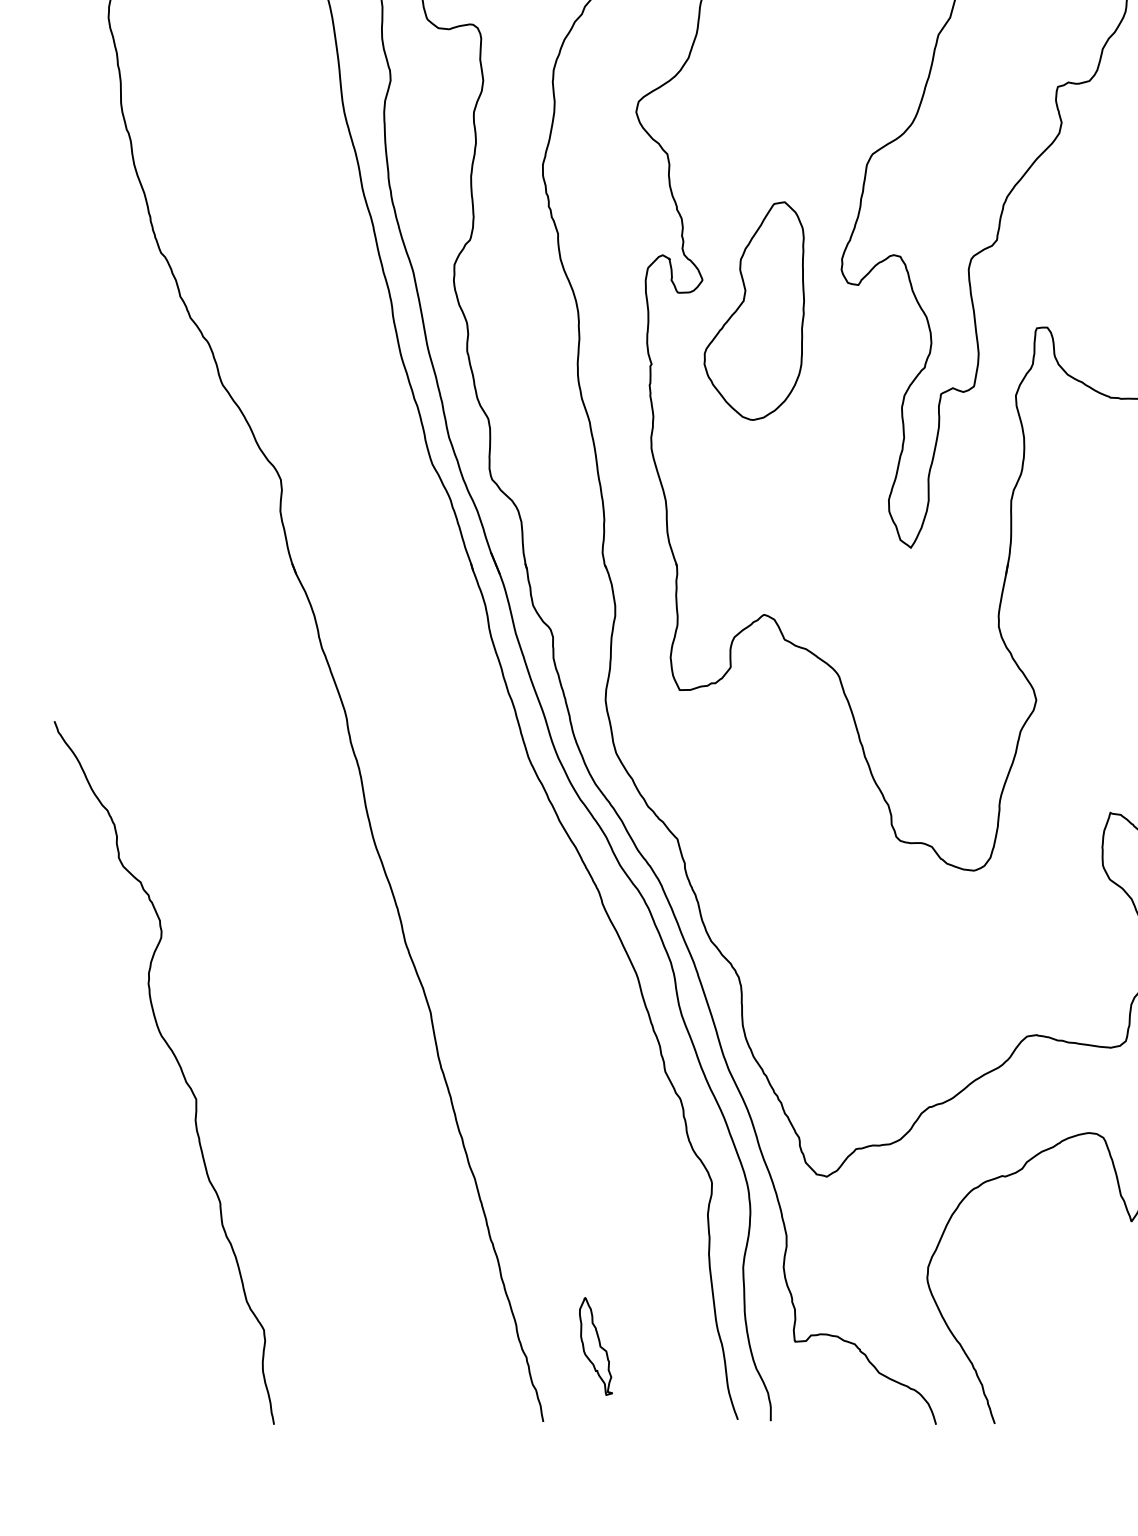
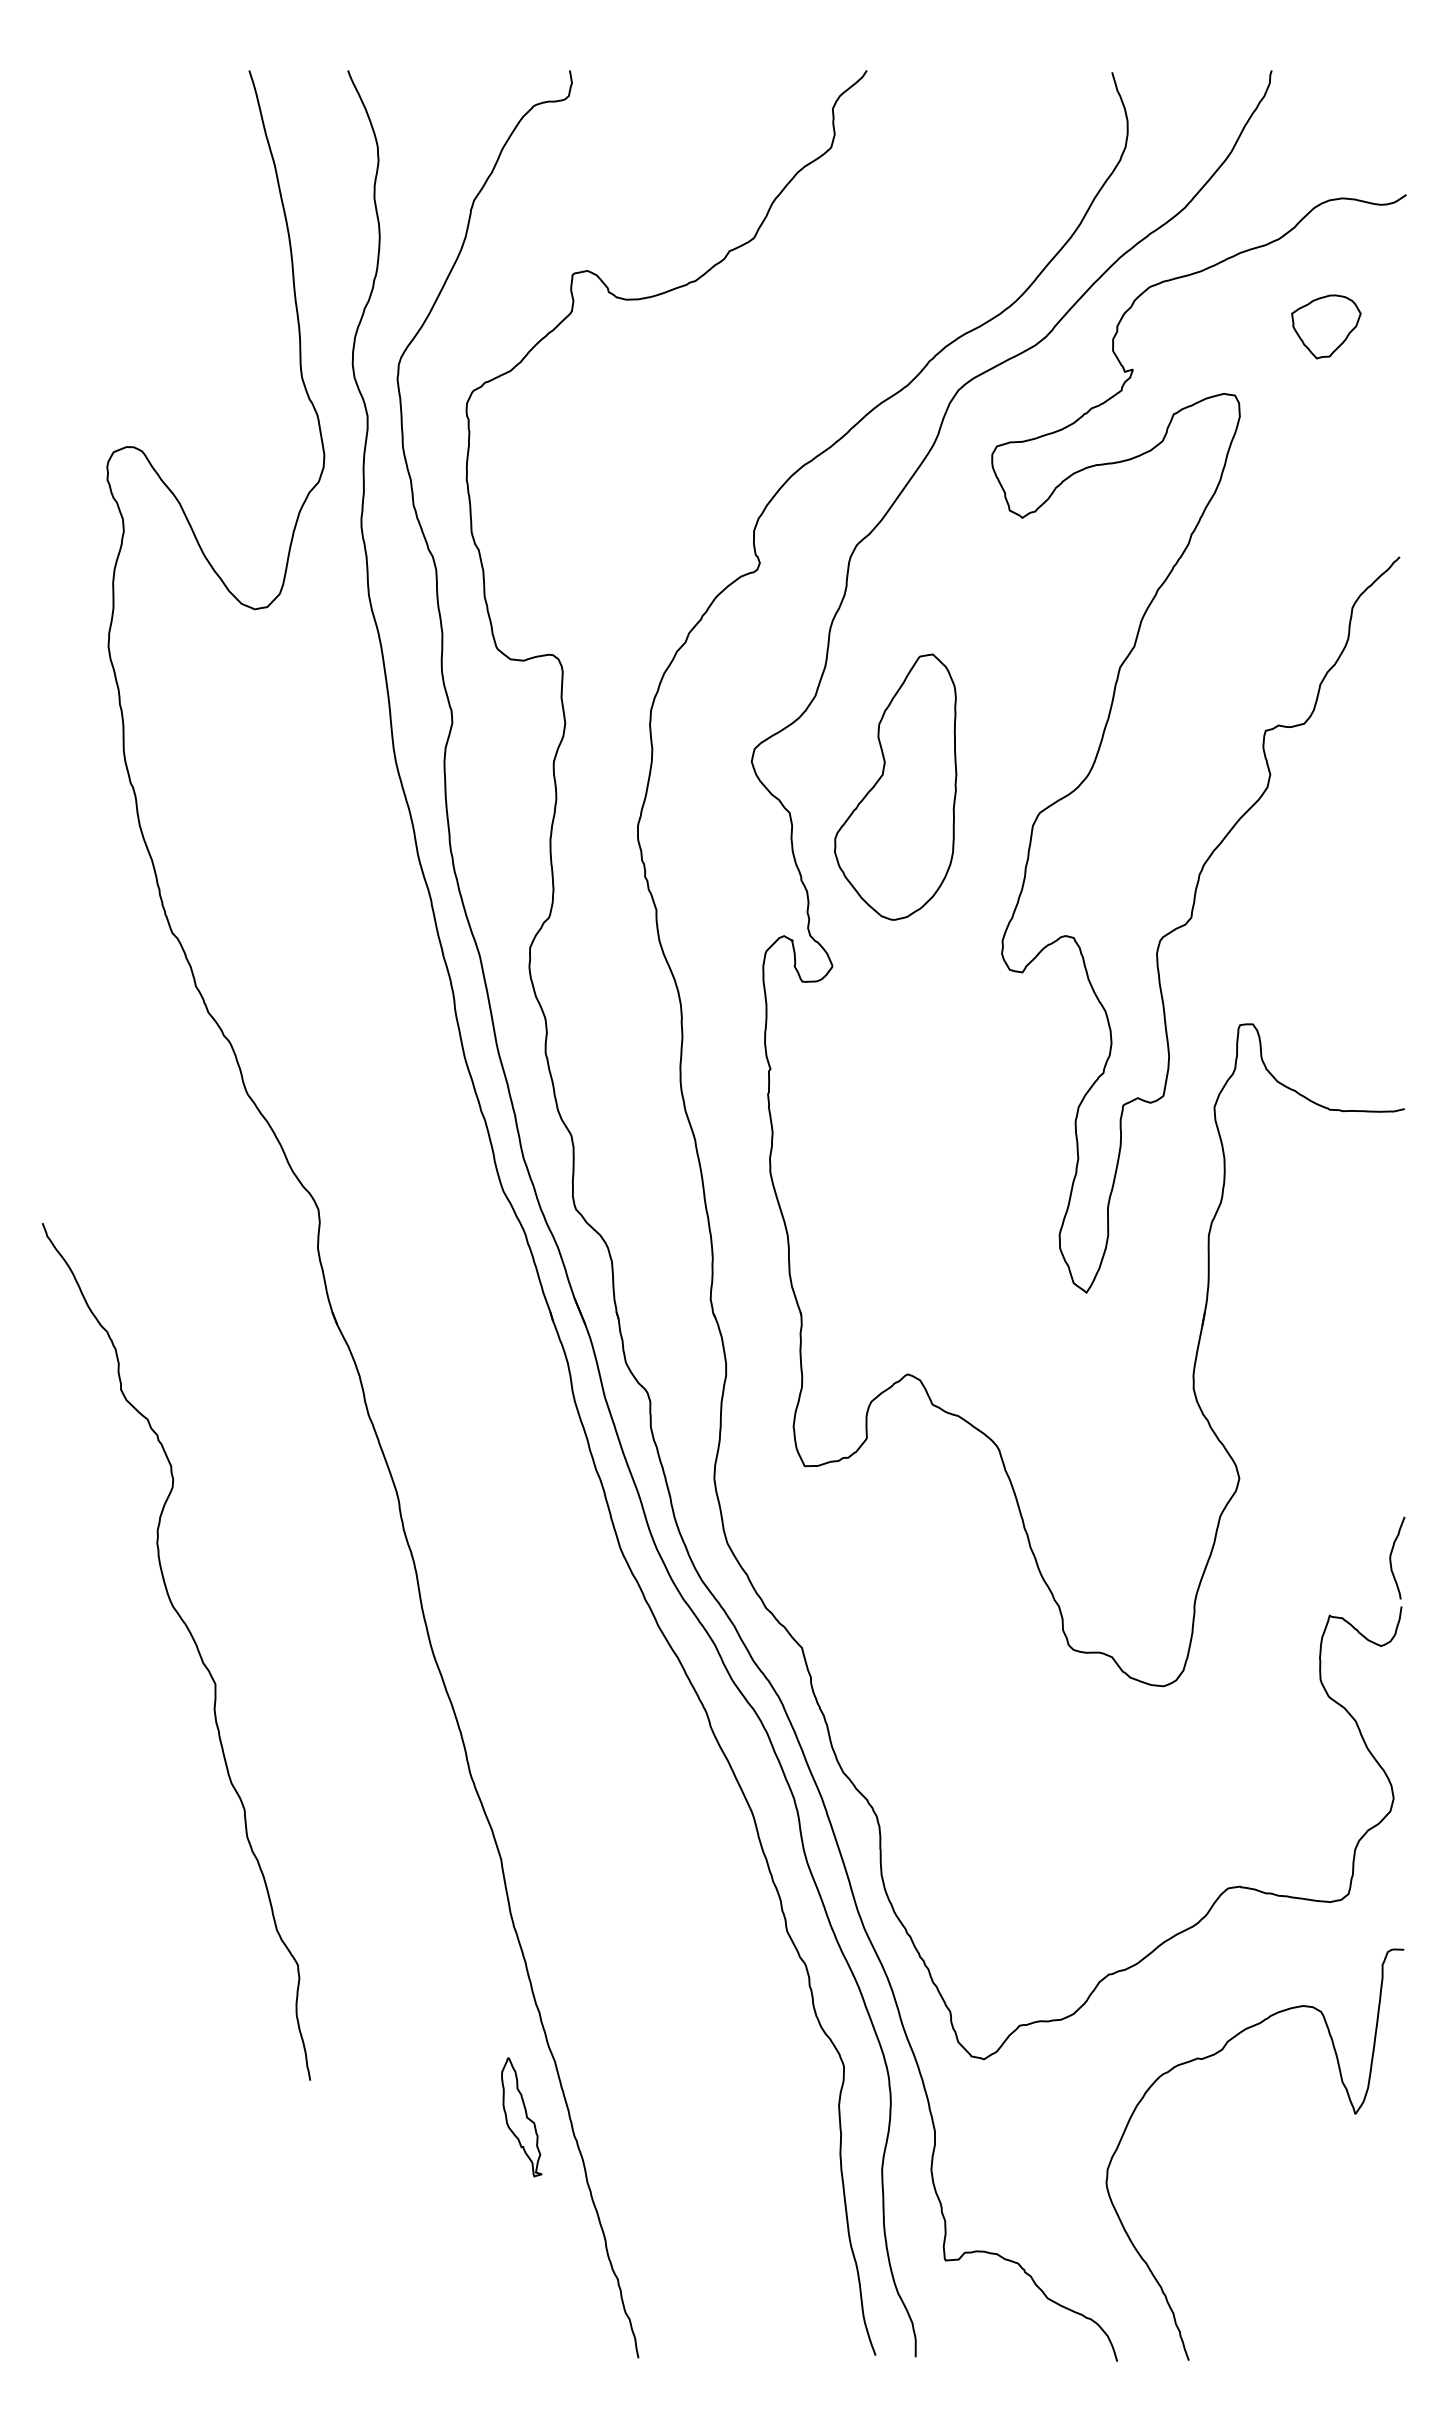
part: (754, 310) -> (895, 786), moved
curve: (179, 1066) -> (194, 1643), moved
part: (595, 1346) -> (521, 2117), moved

